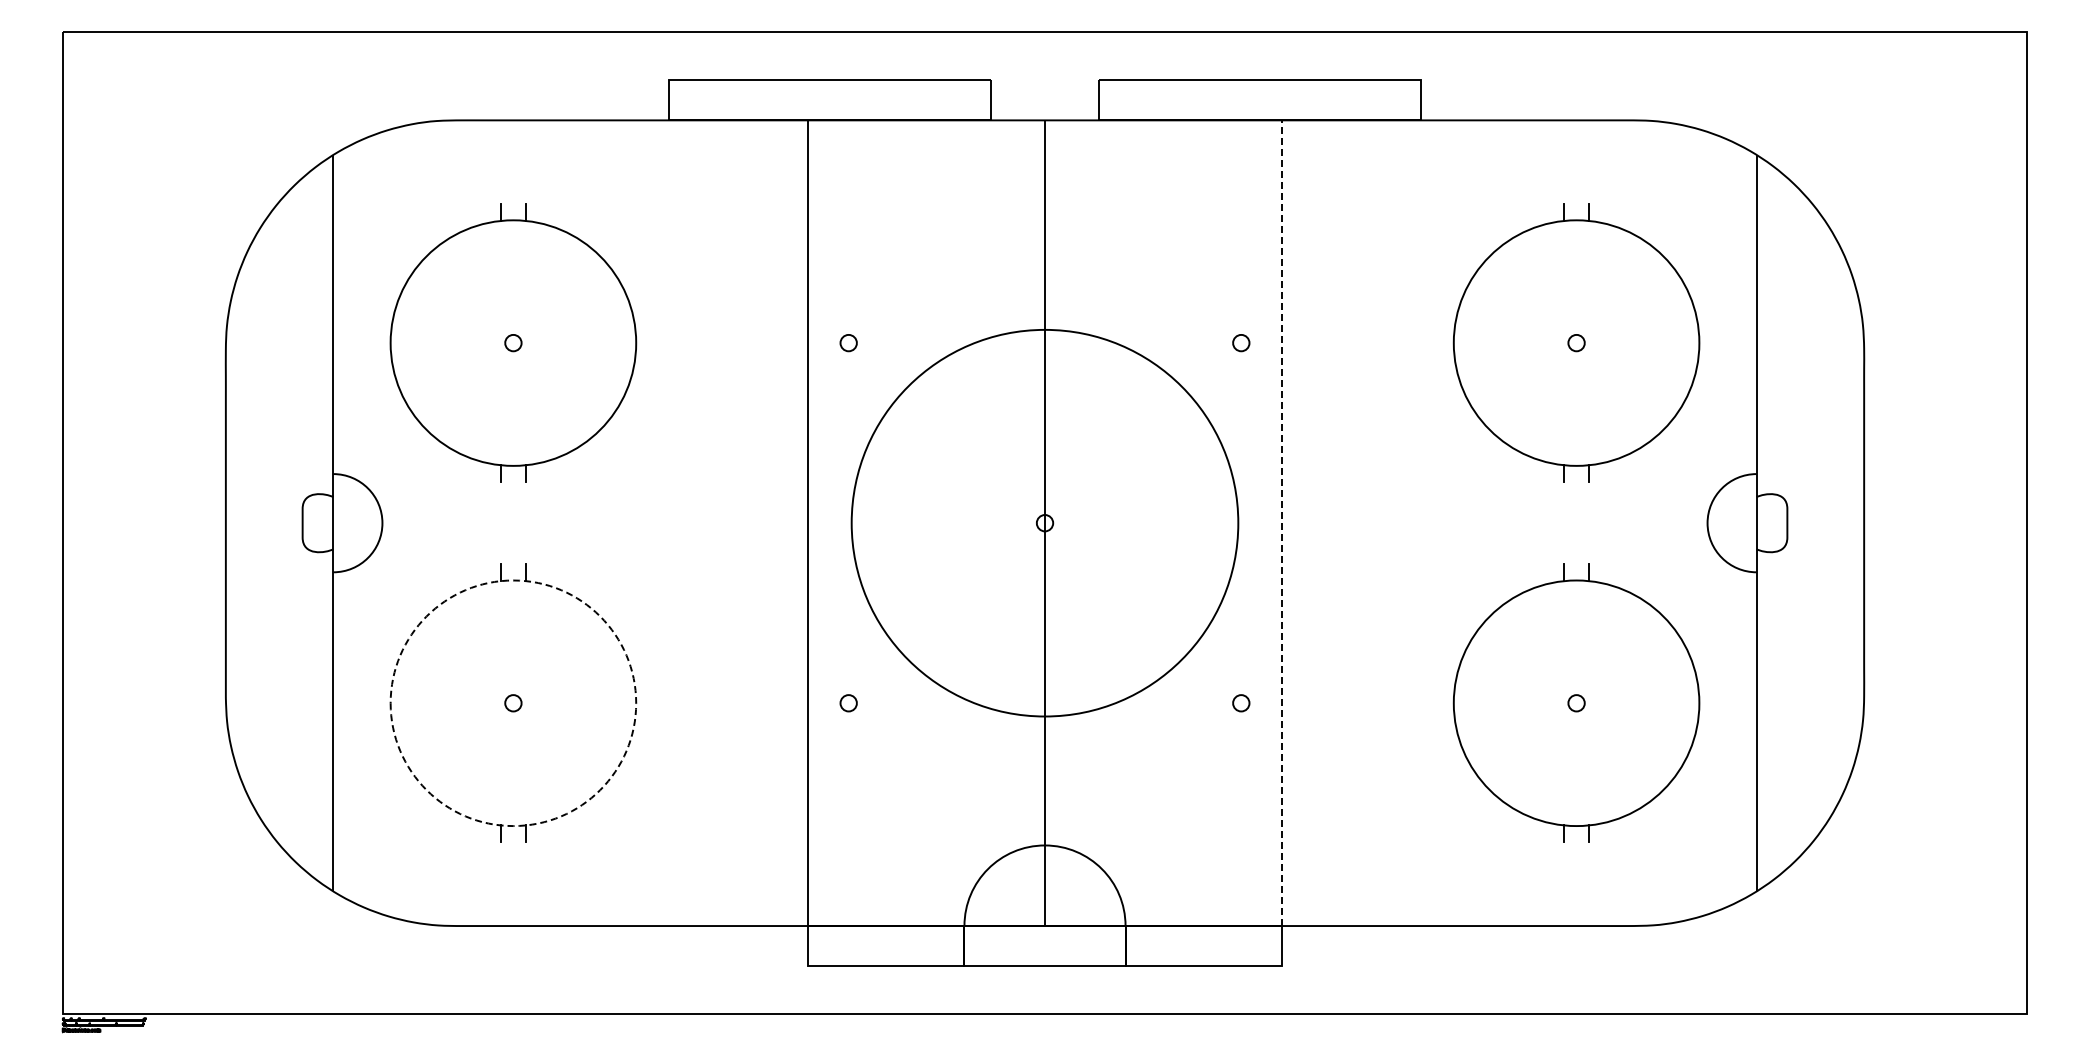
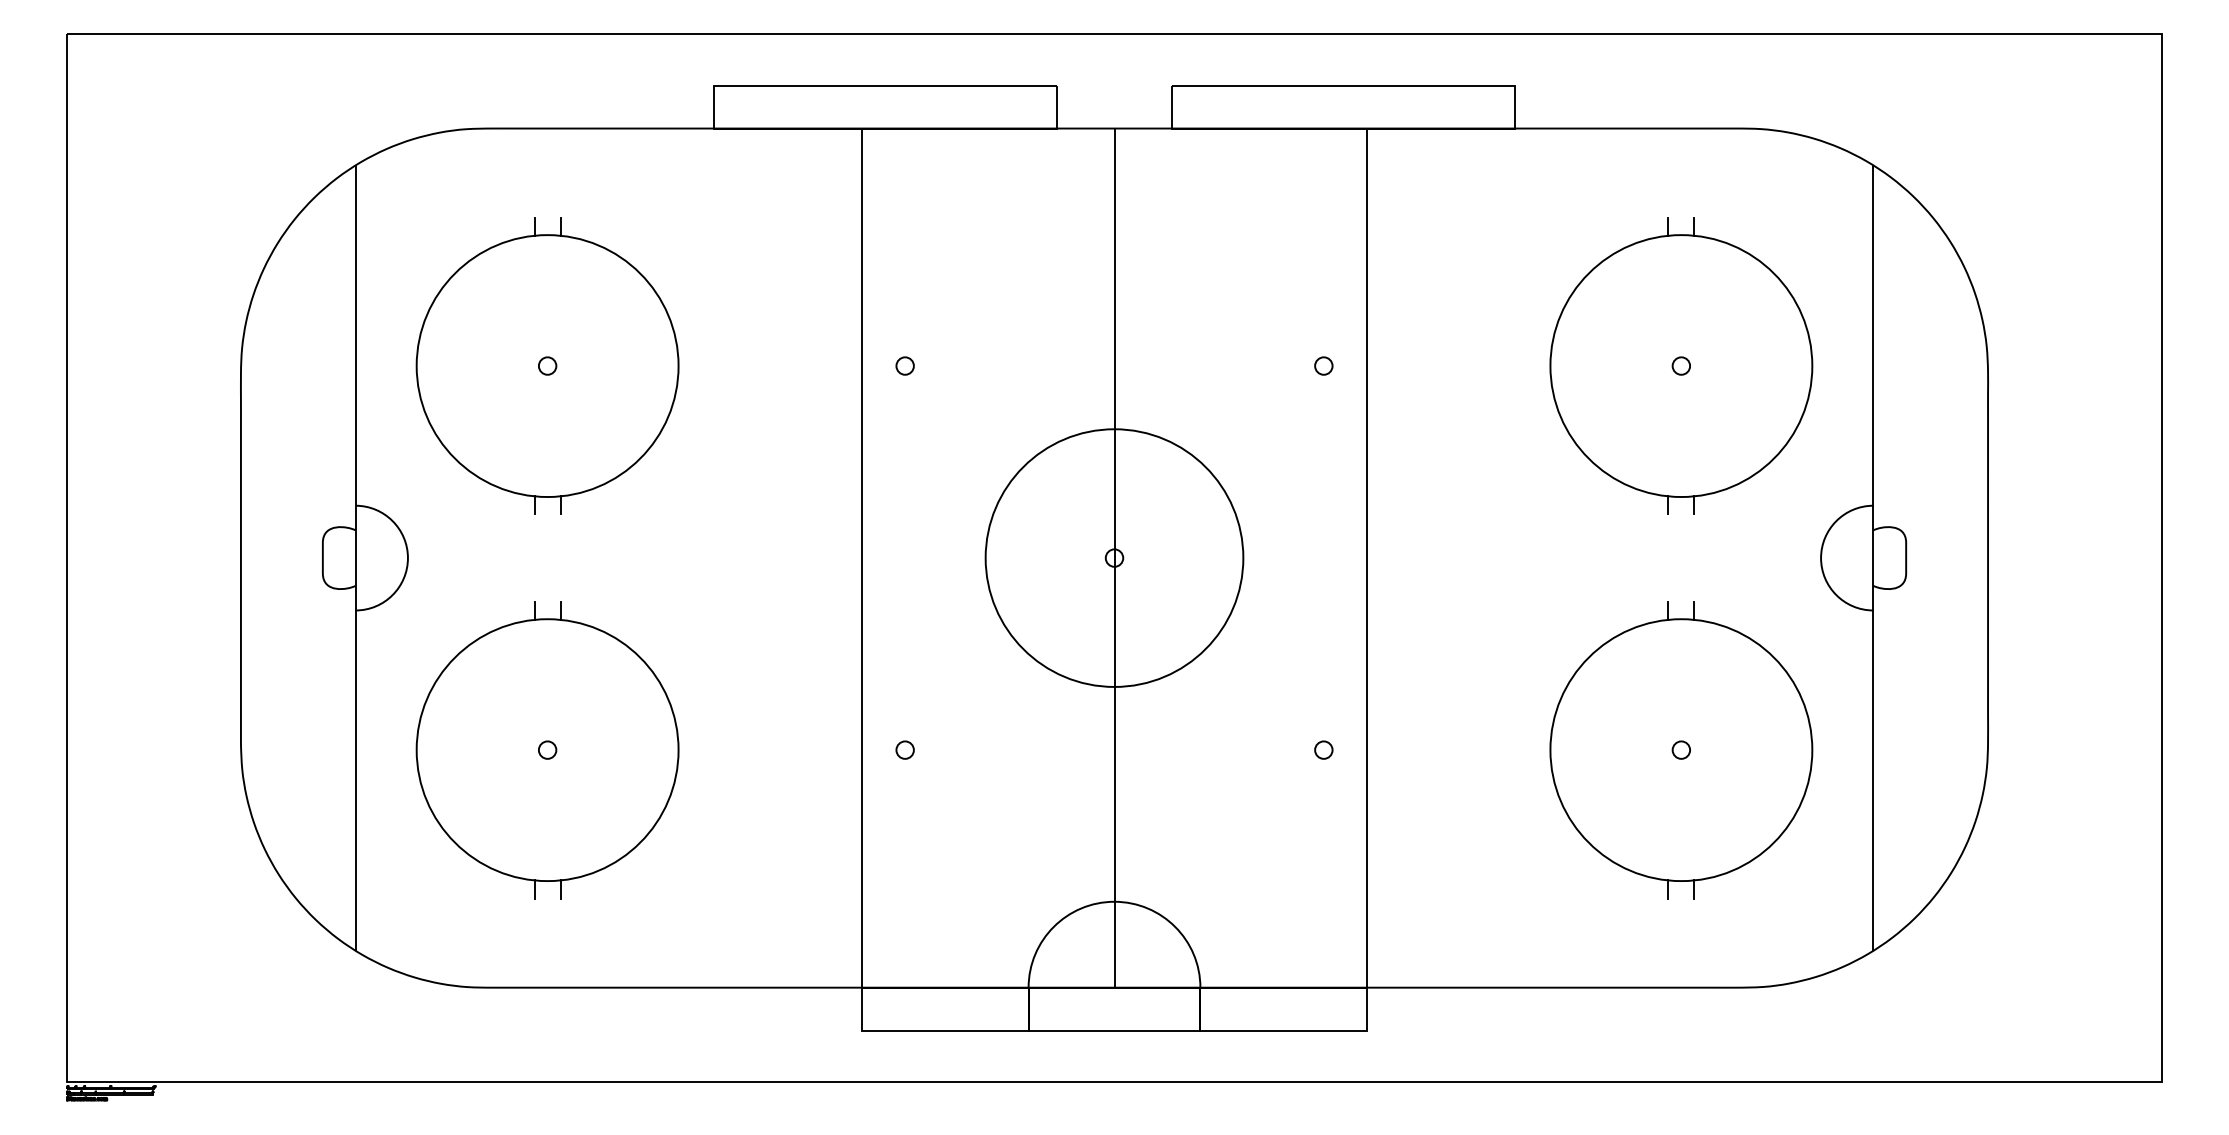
circle: (1044, 523) -> (1113, 558), size x0.62
line: (1282, 523) -> (1367, 558), dashed -> solid
circle: (513, 703) -> (547, 750), dashed -> solid

